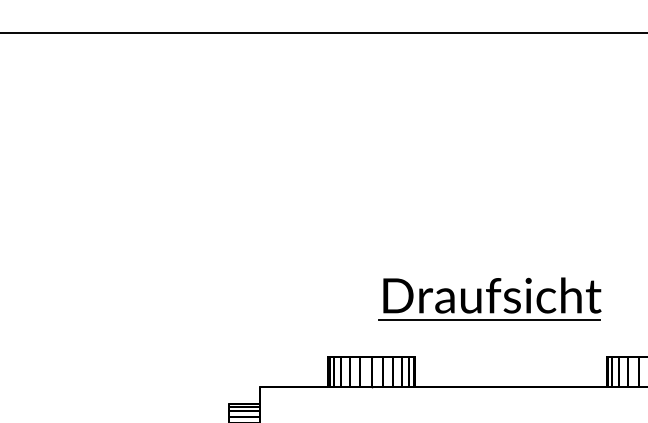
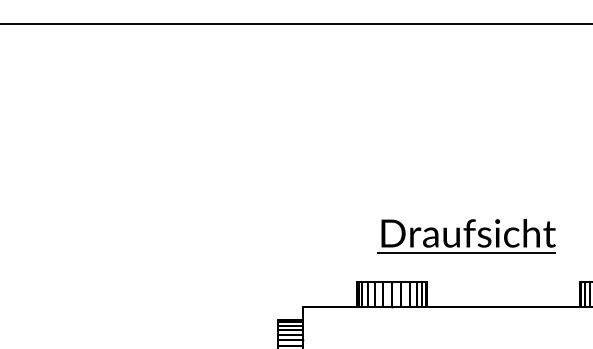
part: (489, 298) -> (466, 235), moved

